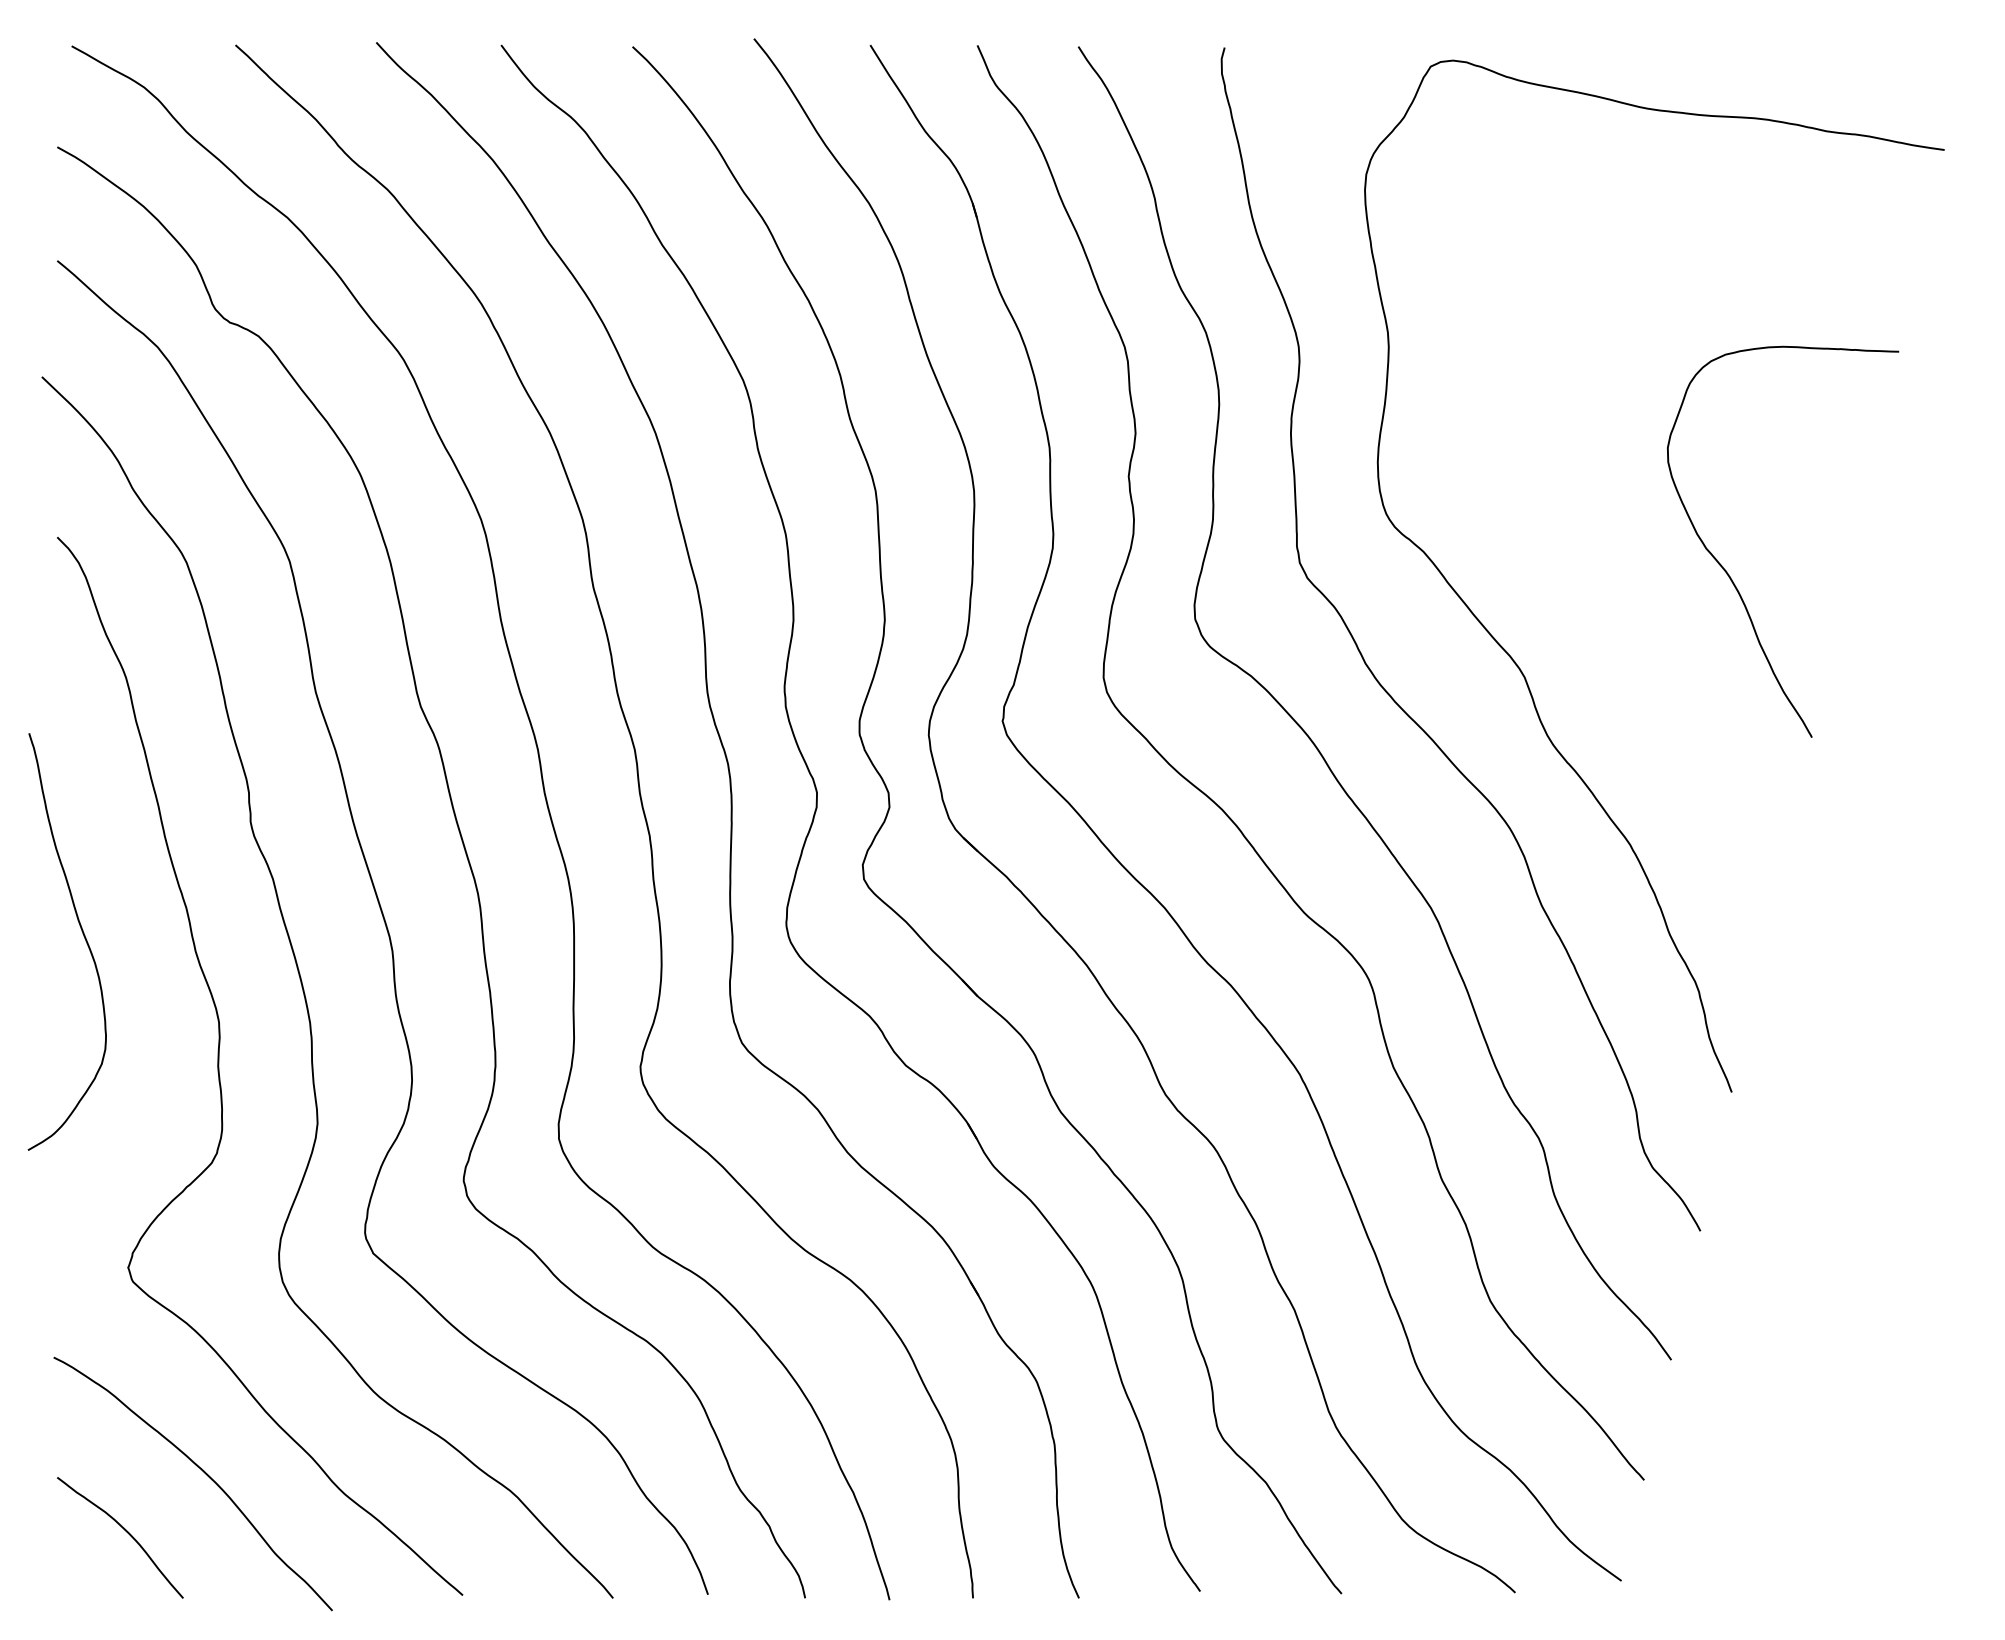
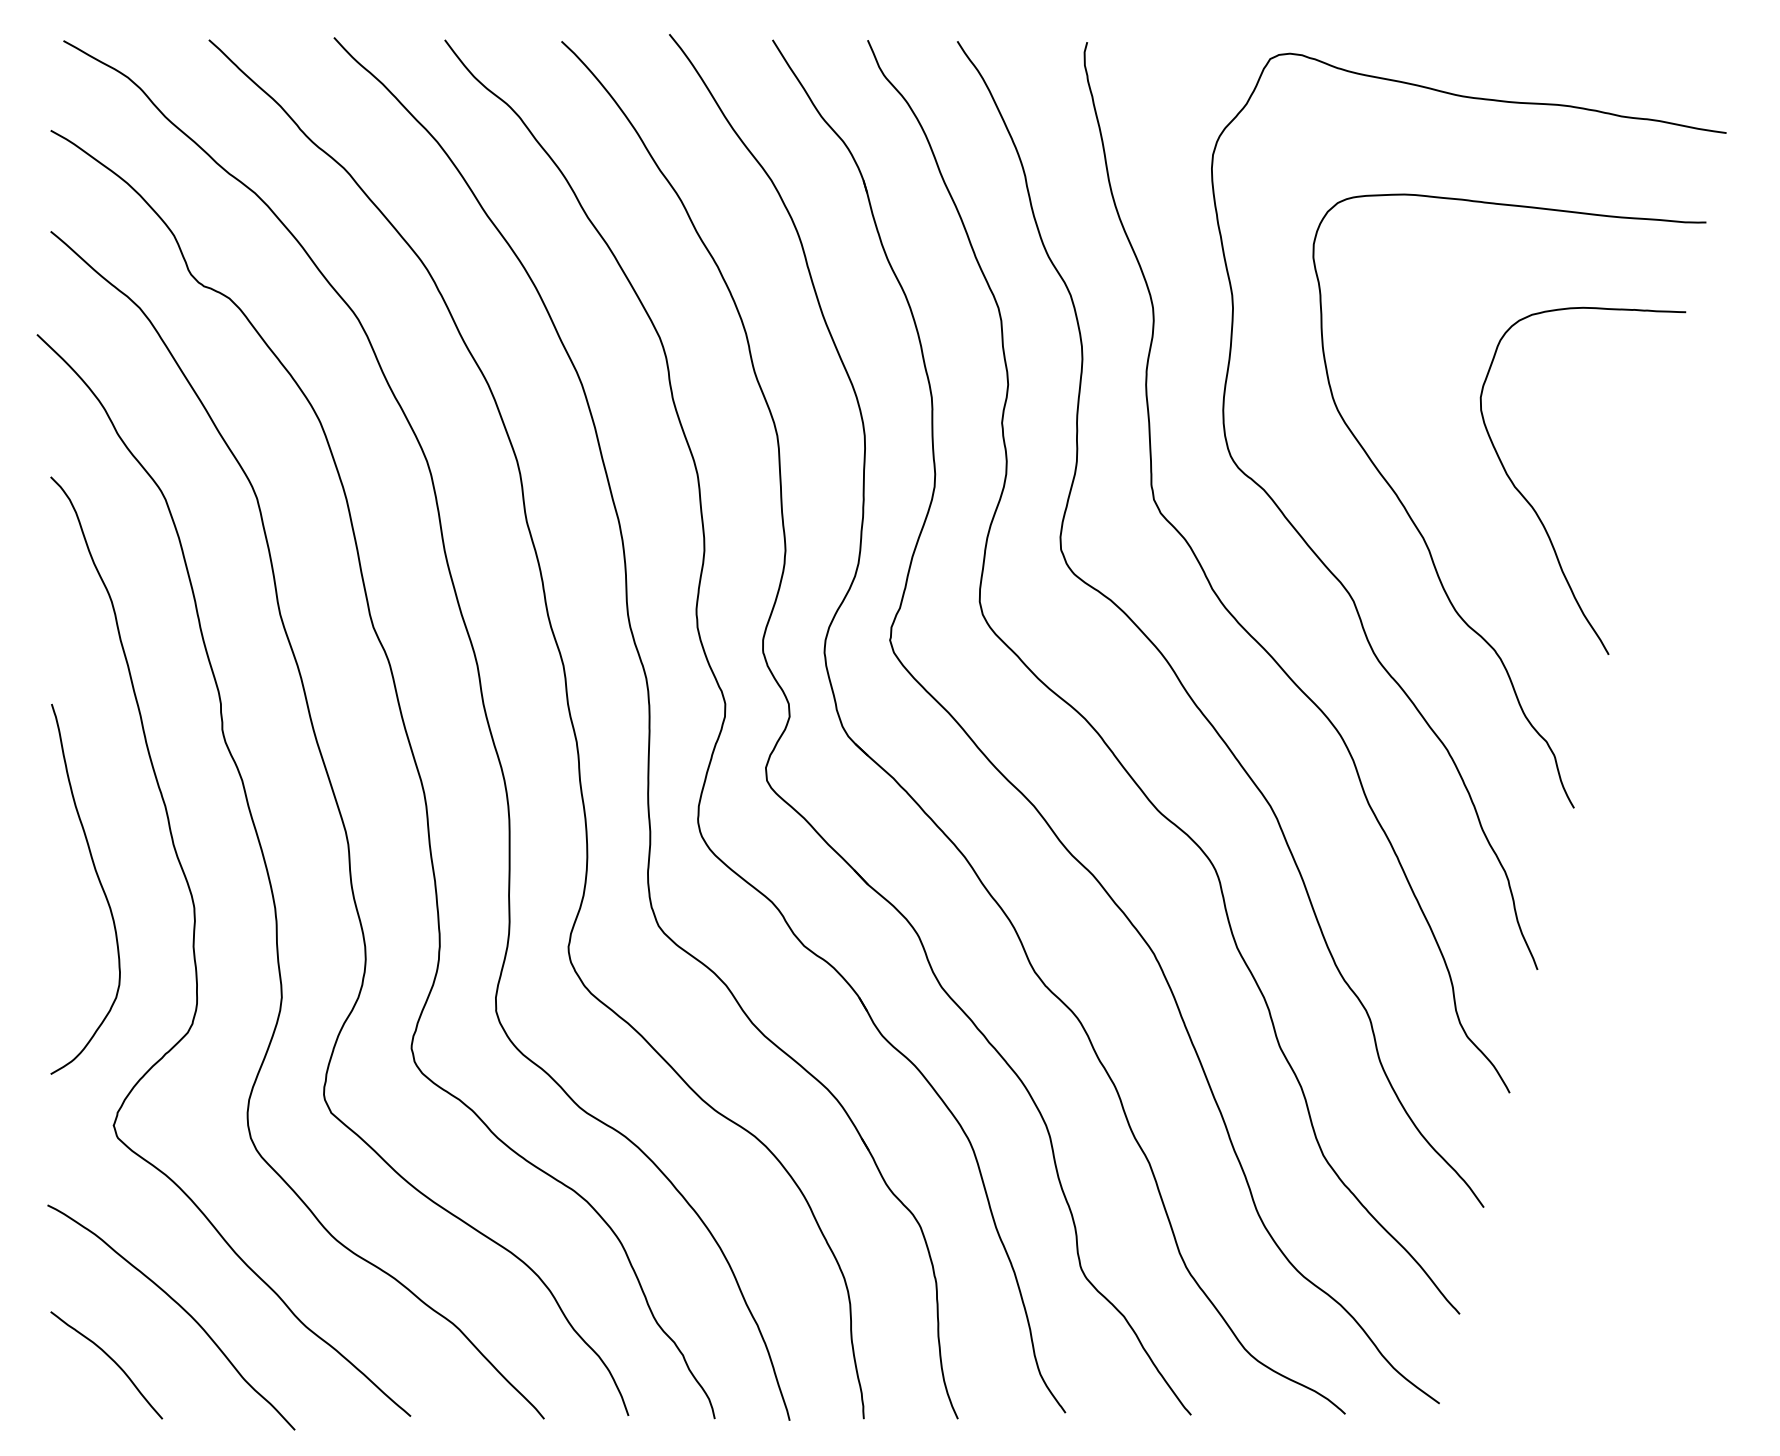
curve: (1606, 611) -> (1426, 542), added
curve: (82, 935) -> (99, 883), moved

